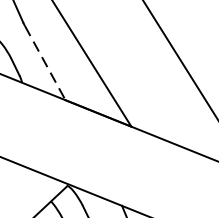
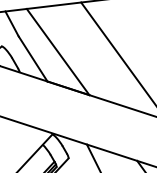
line: (45, 63) -> (33, 59), dashed -> solid

